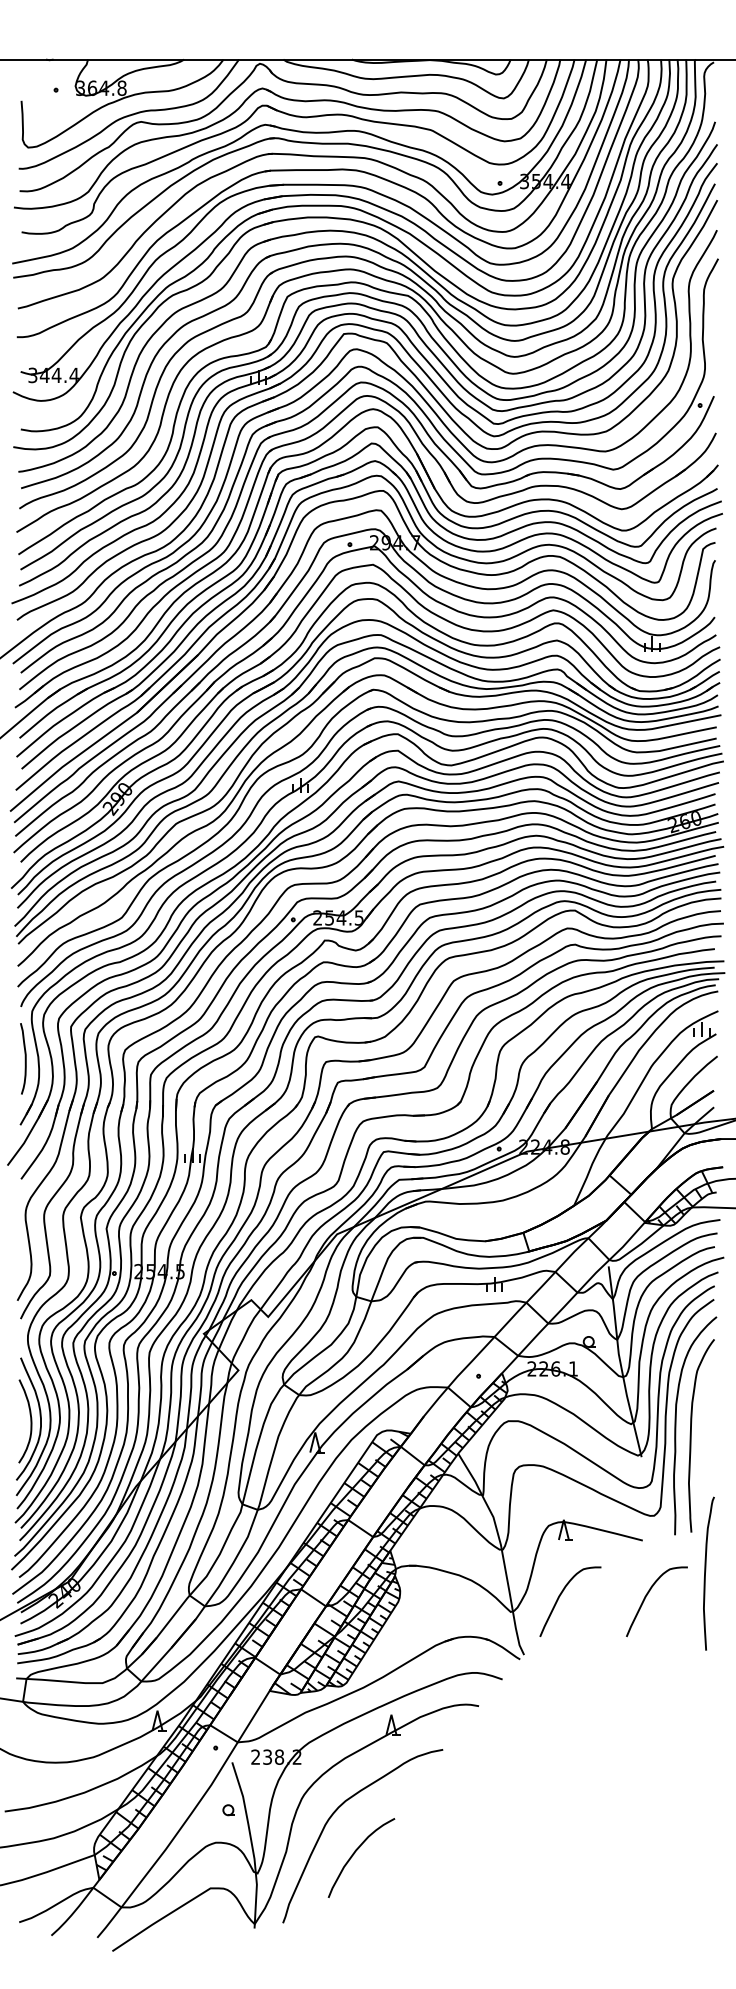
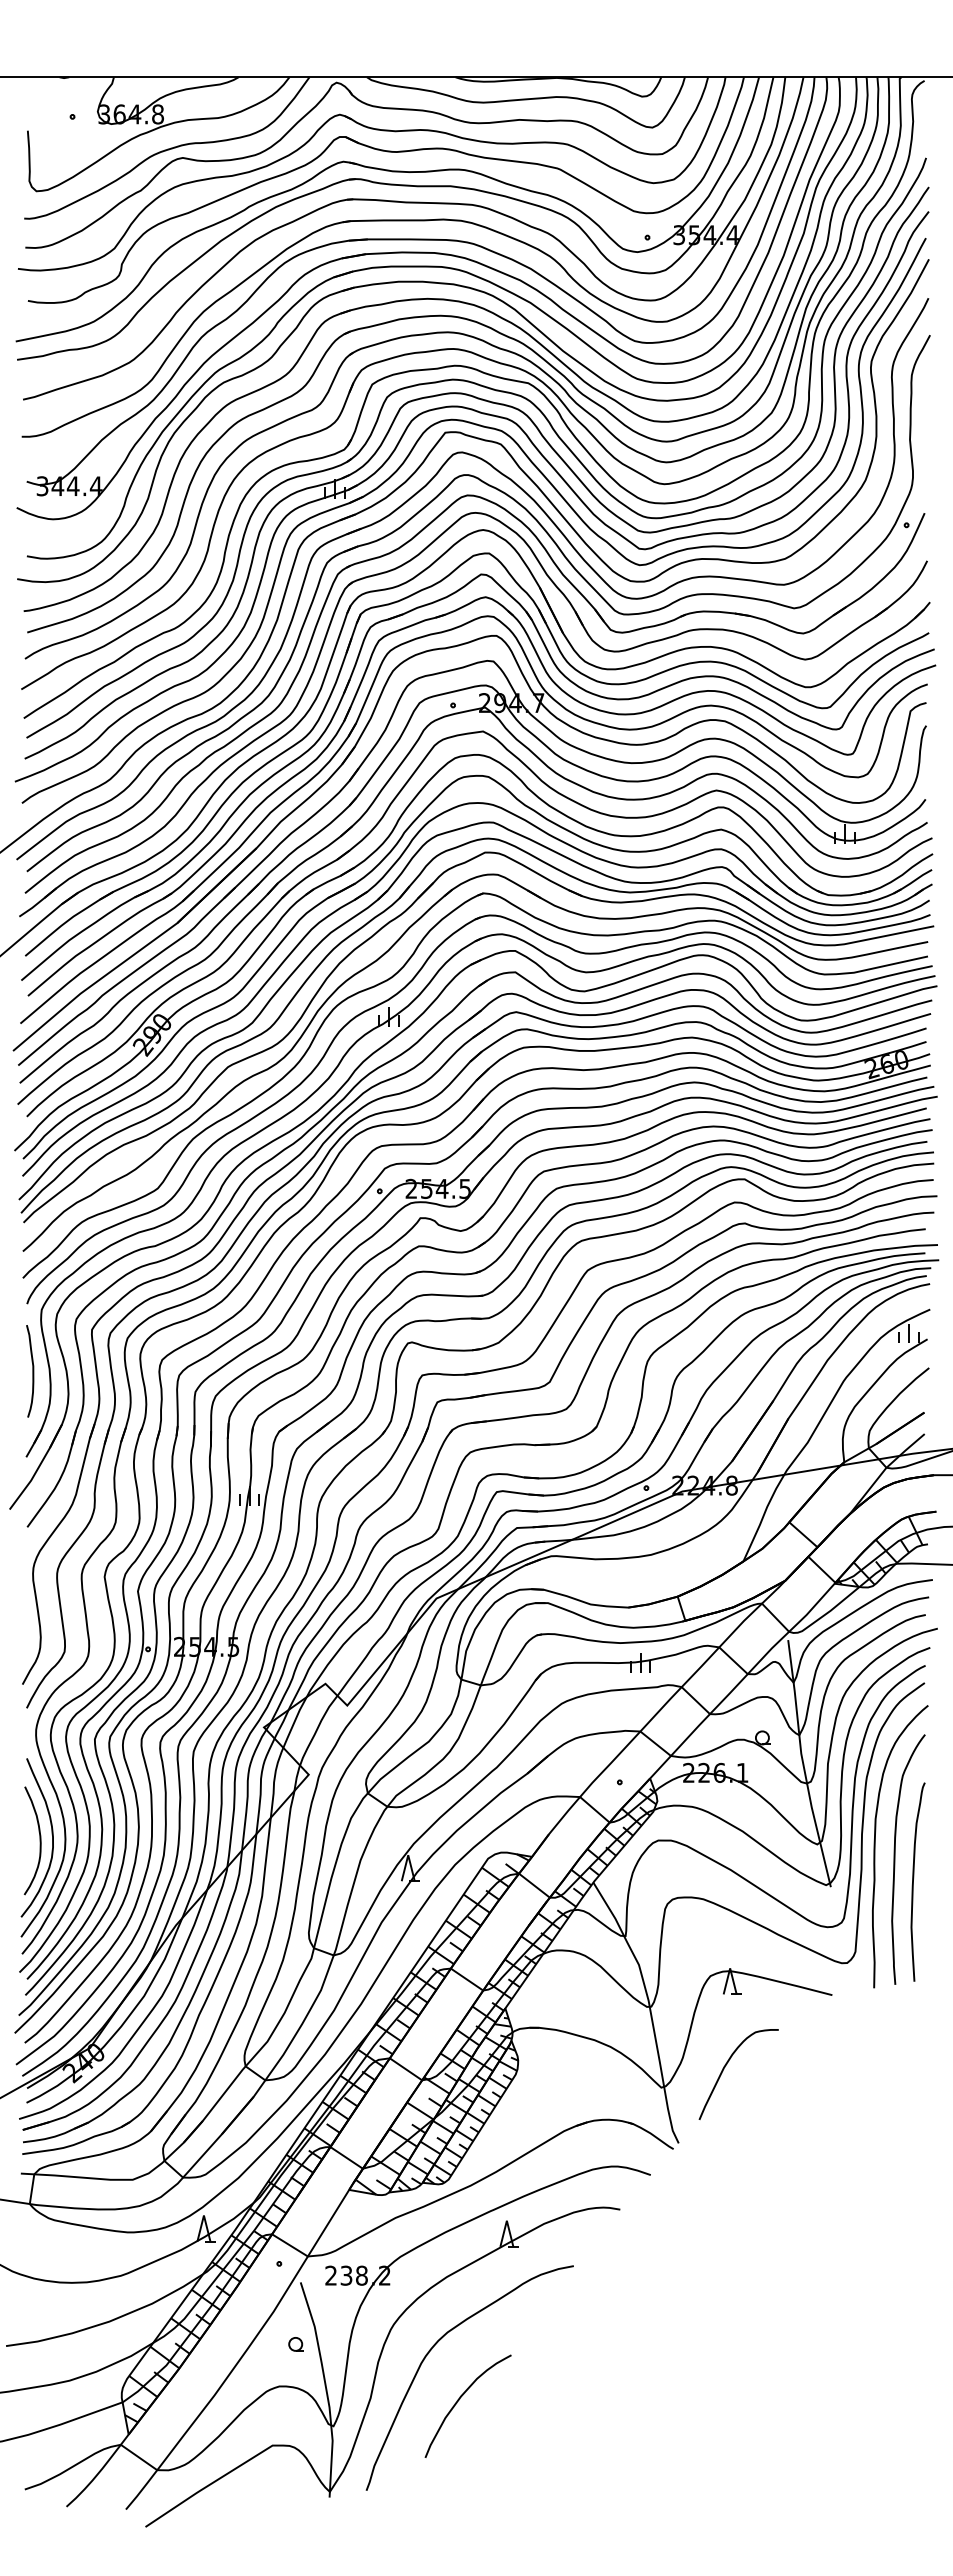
curve: (705, 1573) -> (913, 1881), moved
curve: (646, 1596) -> (837, 2067), removed

